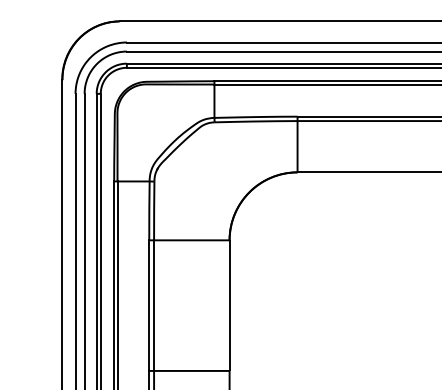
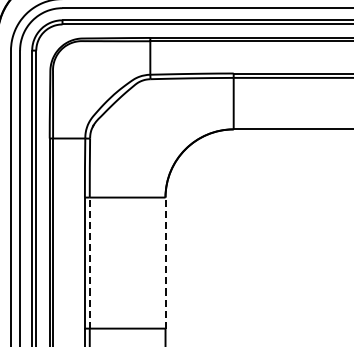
line: (154, 305) -> (90, 262), solid -> dashed
line: (229, 305) -> (165, 262), solid -> dashed

